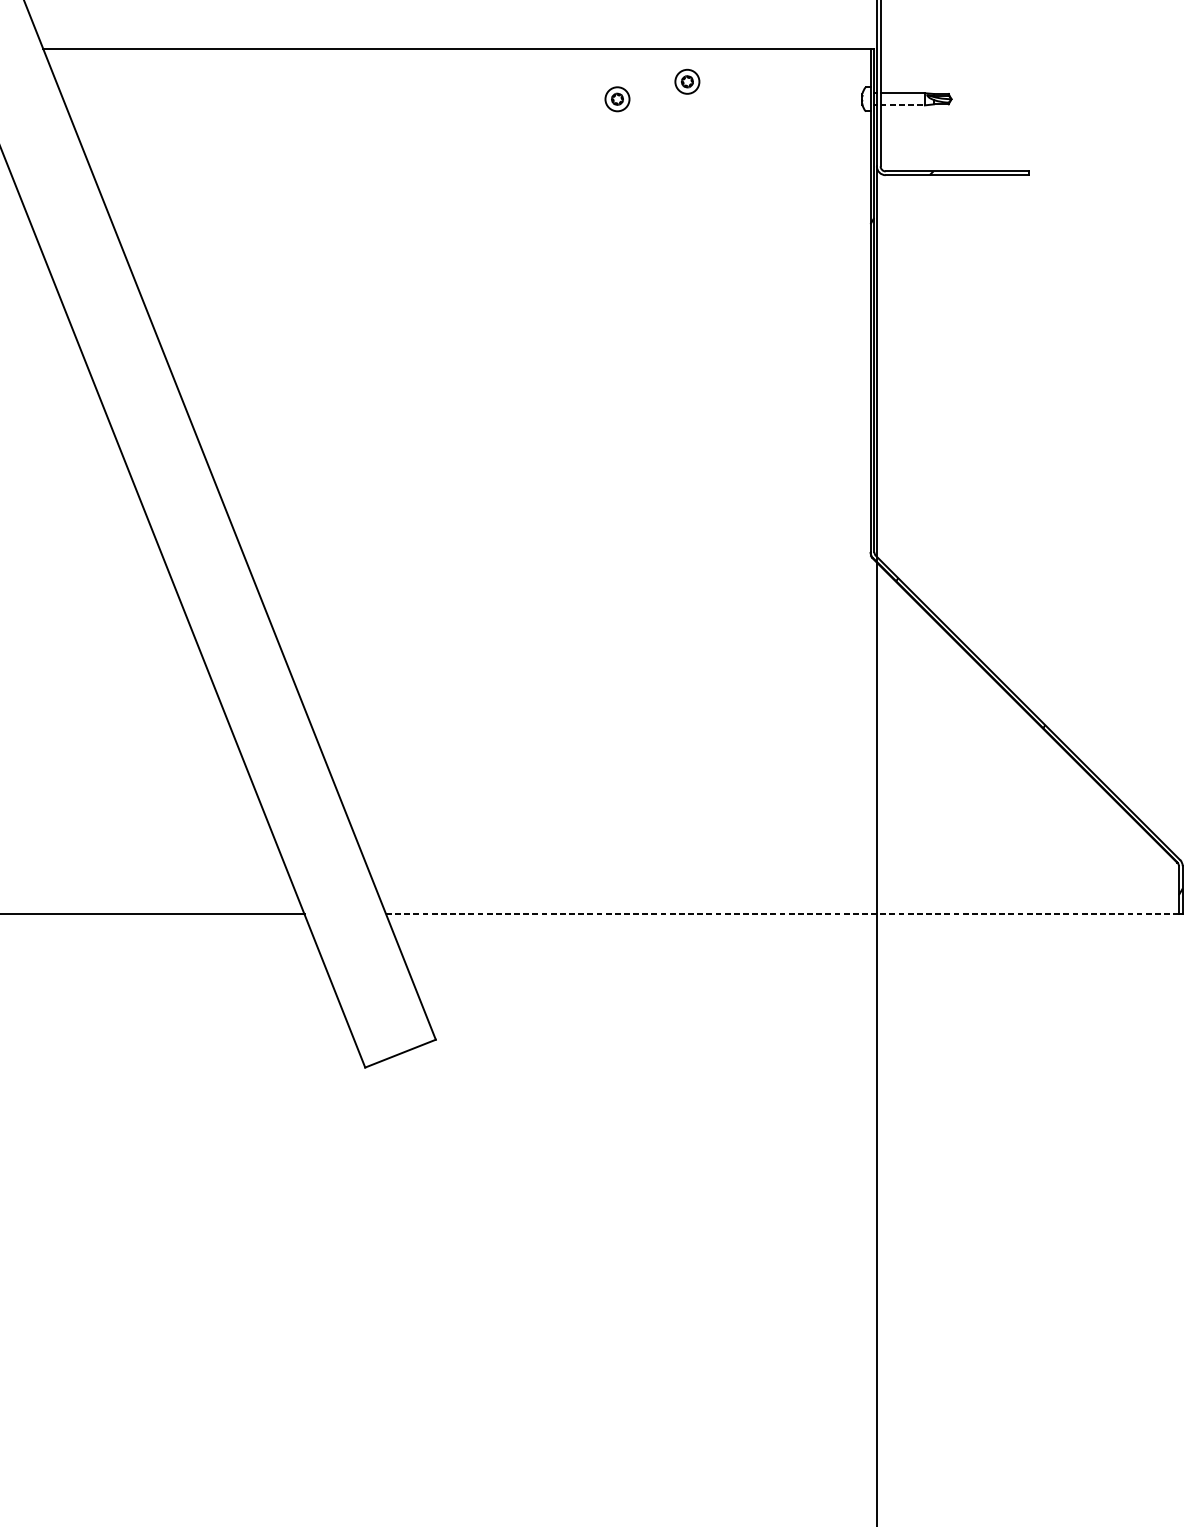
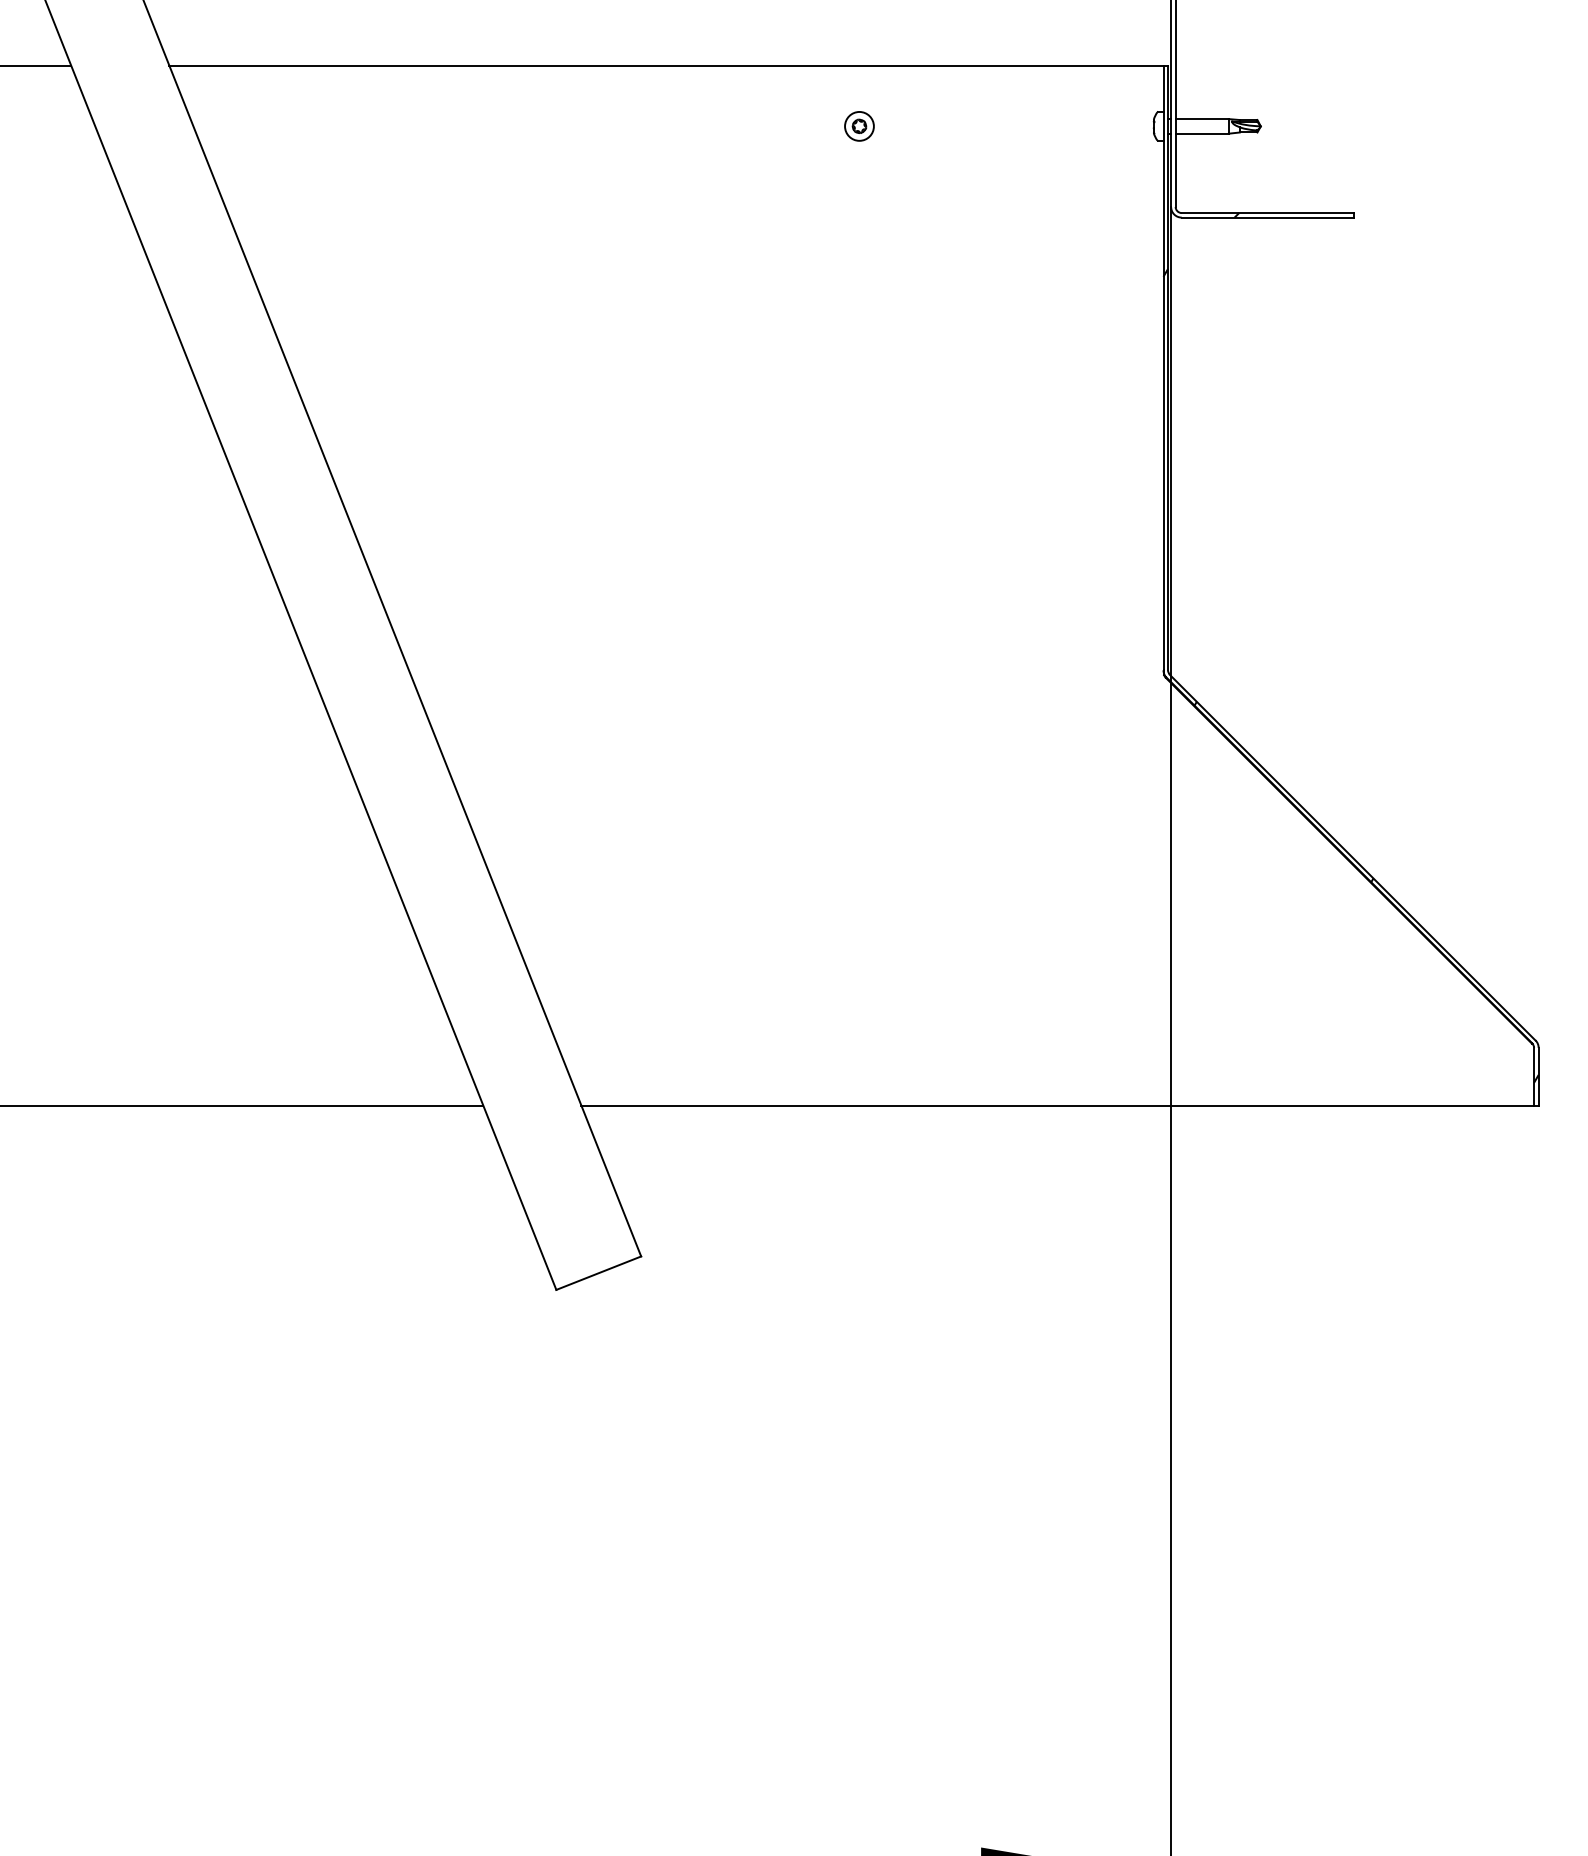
part: (687, 81) -> (943, 105), removed
line: (902, 105) -> (1202, 133), dashed -> solid
line: (783, 914) -> (1058, 1105), dashed -> solid

